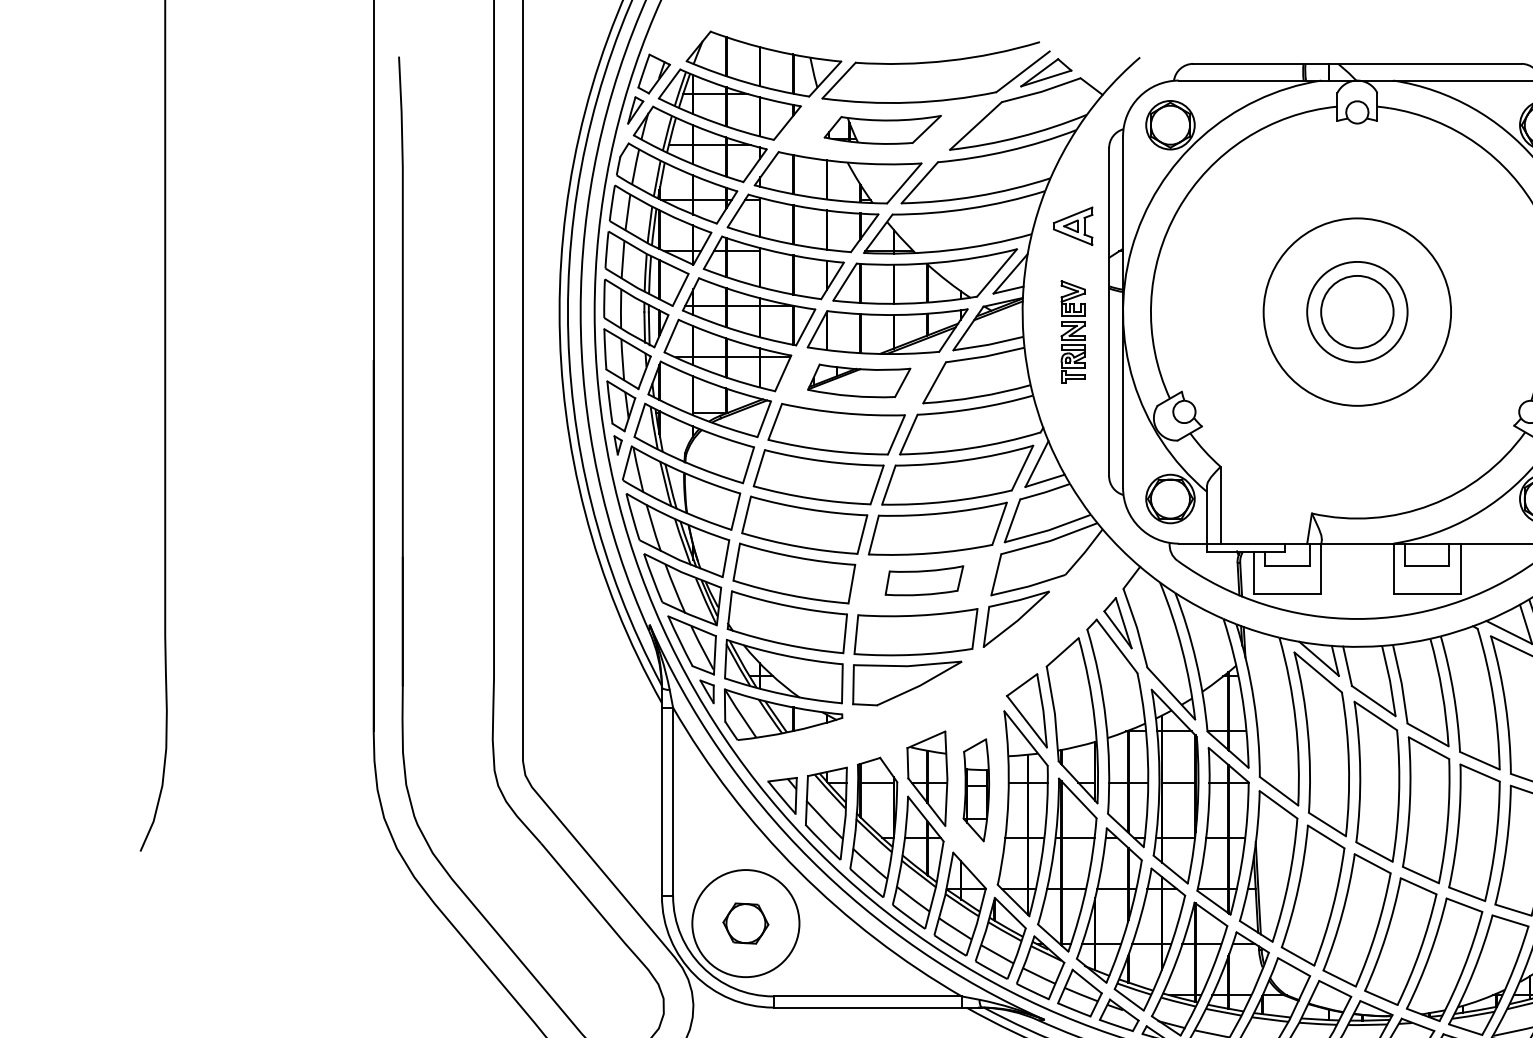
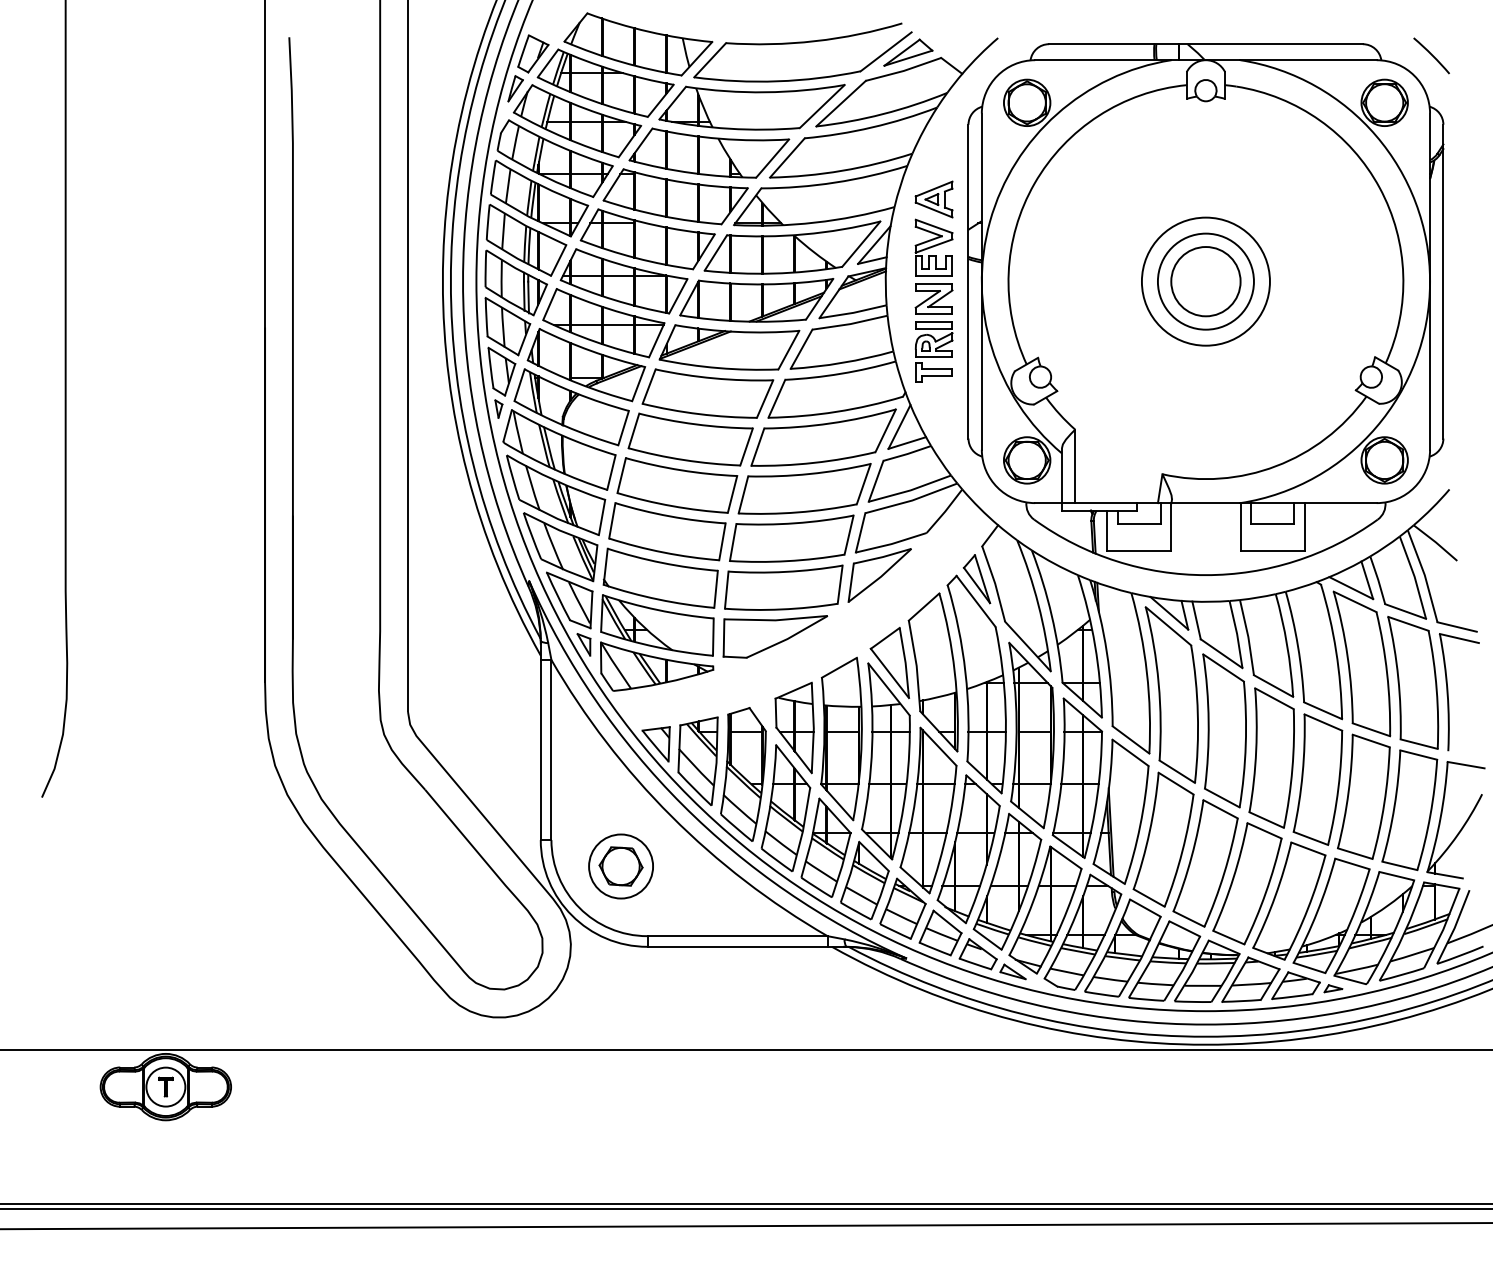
part: (882, 130) -> (751, 107), size x1.67
circle: (1356, 311) -> (1205, 281), size x0.71
part: (1072, 331) -> (933, 300), size x1.67
part: (859, 380) -> (729, 347), size x1.43
part: (924, 580) -> (791, 538), size x1.67
part: (976, 789) -> (841, 738), size x1.67
circle: (746, 923) -> (621, 866), size x0.62

